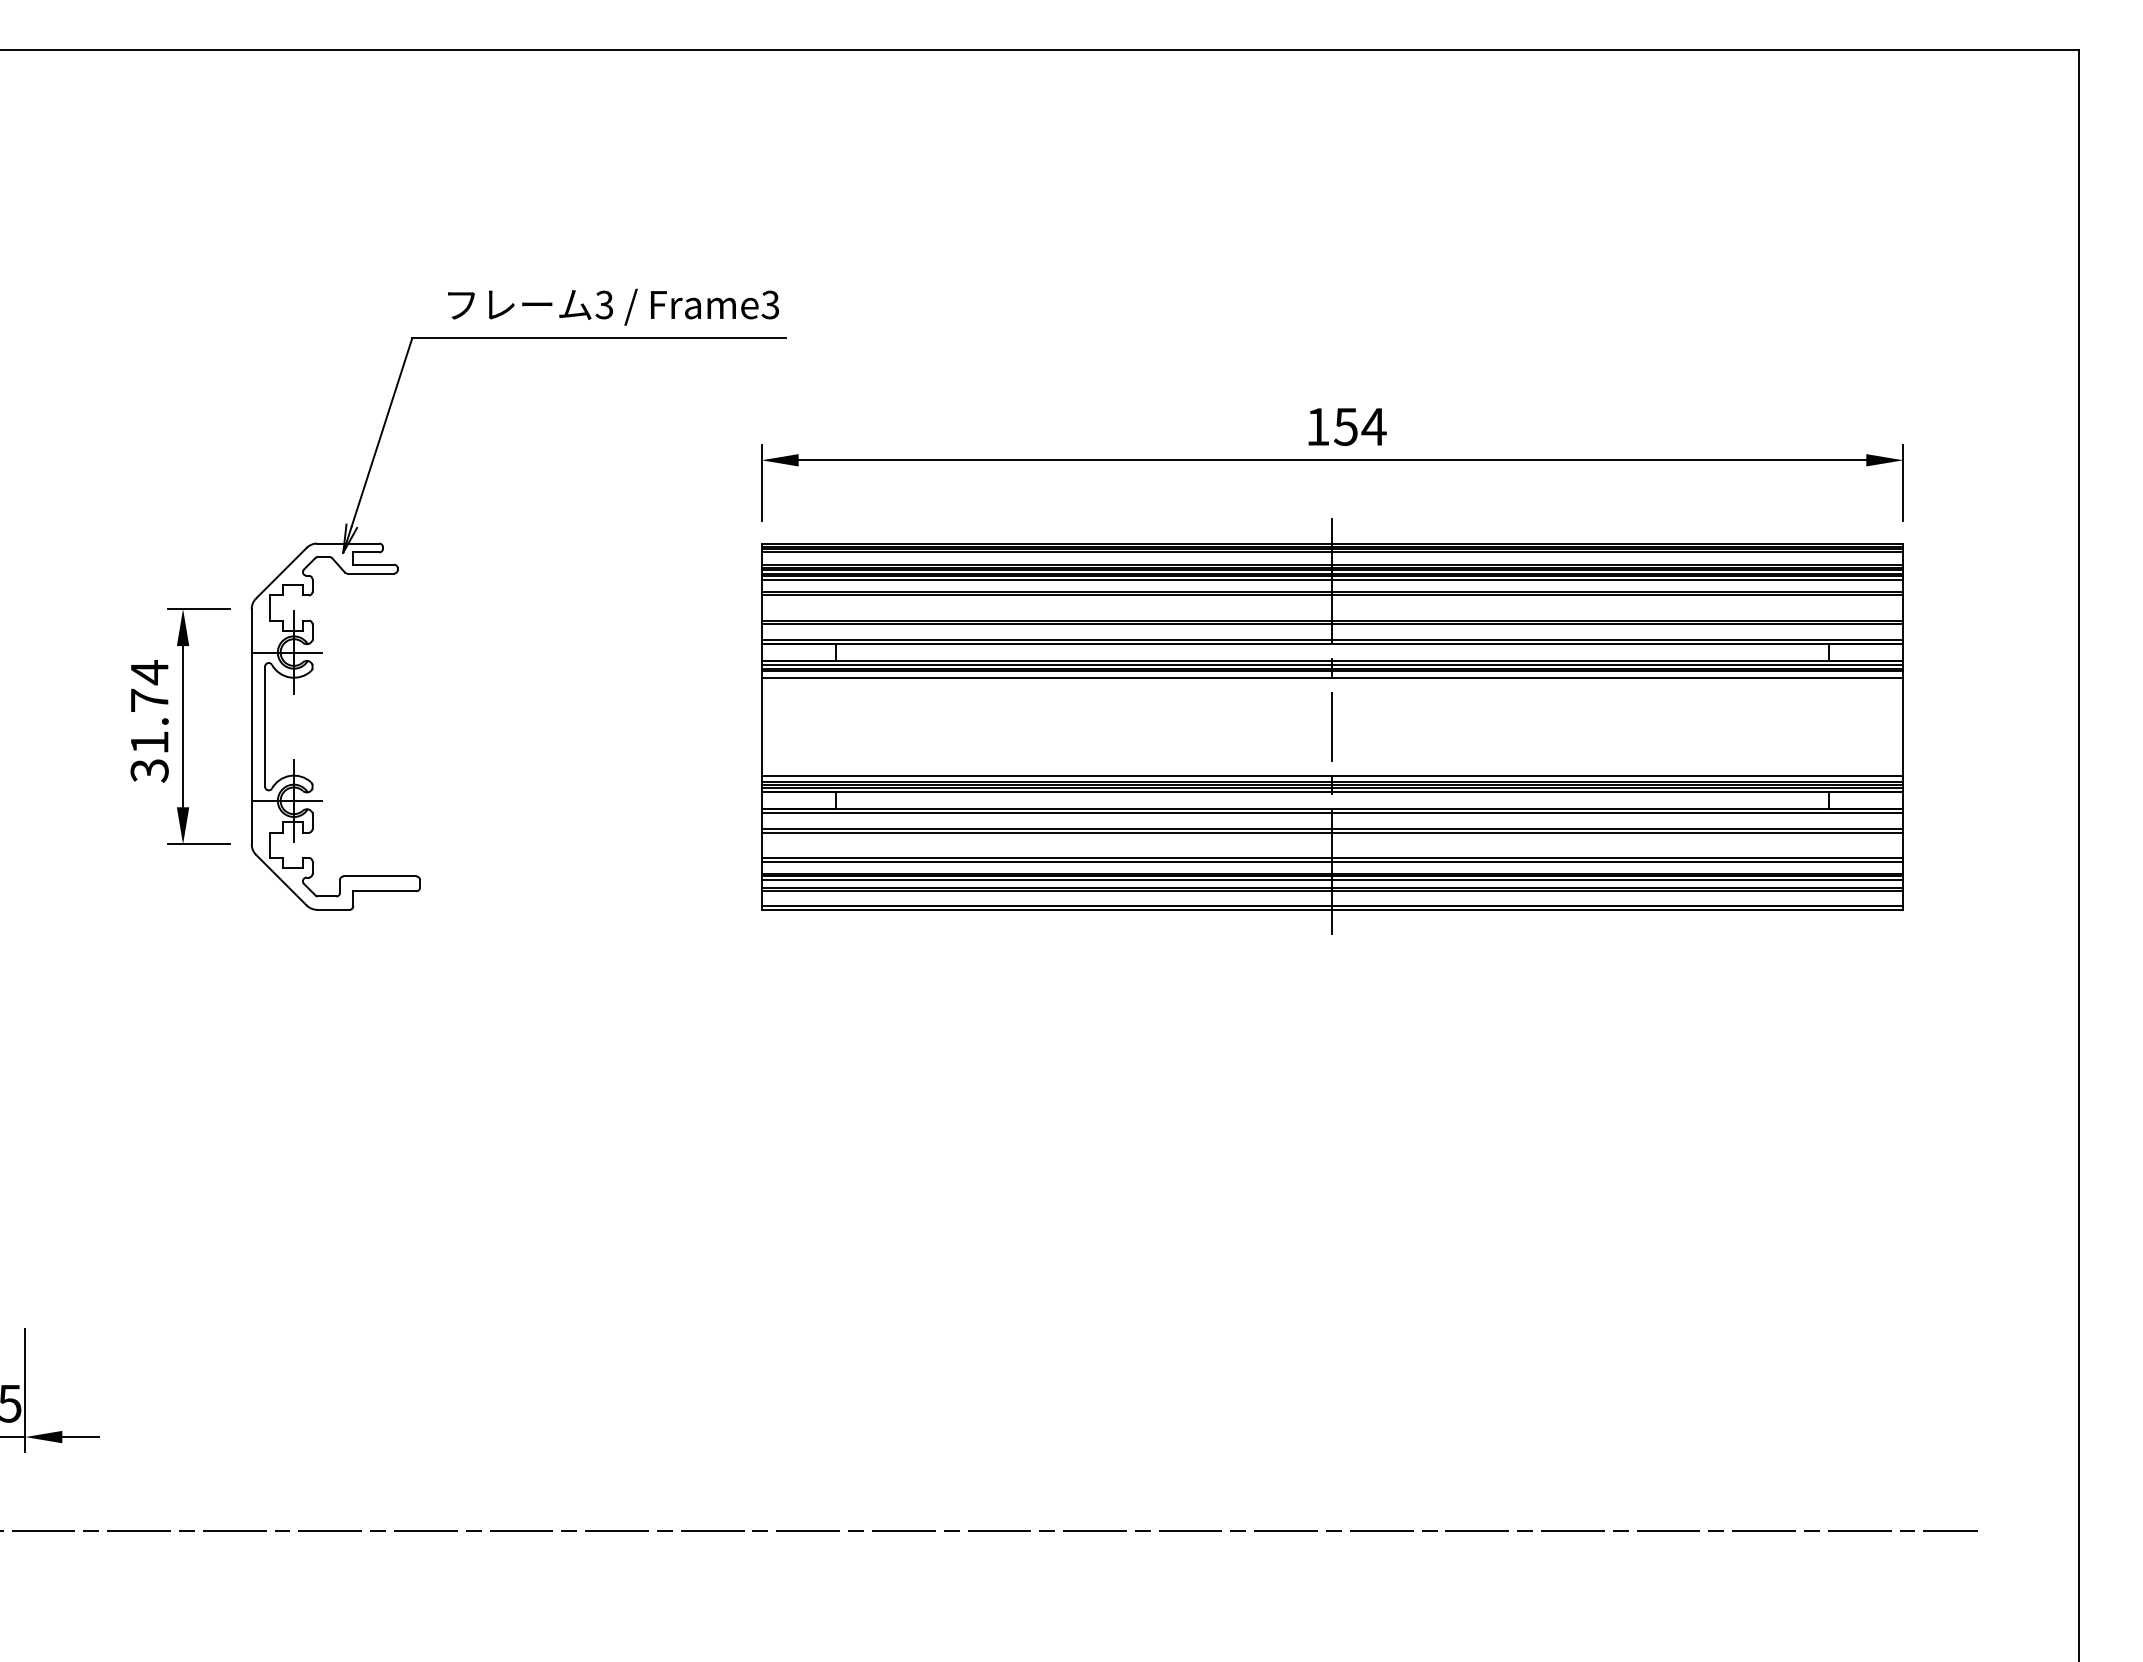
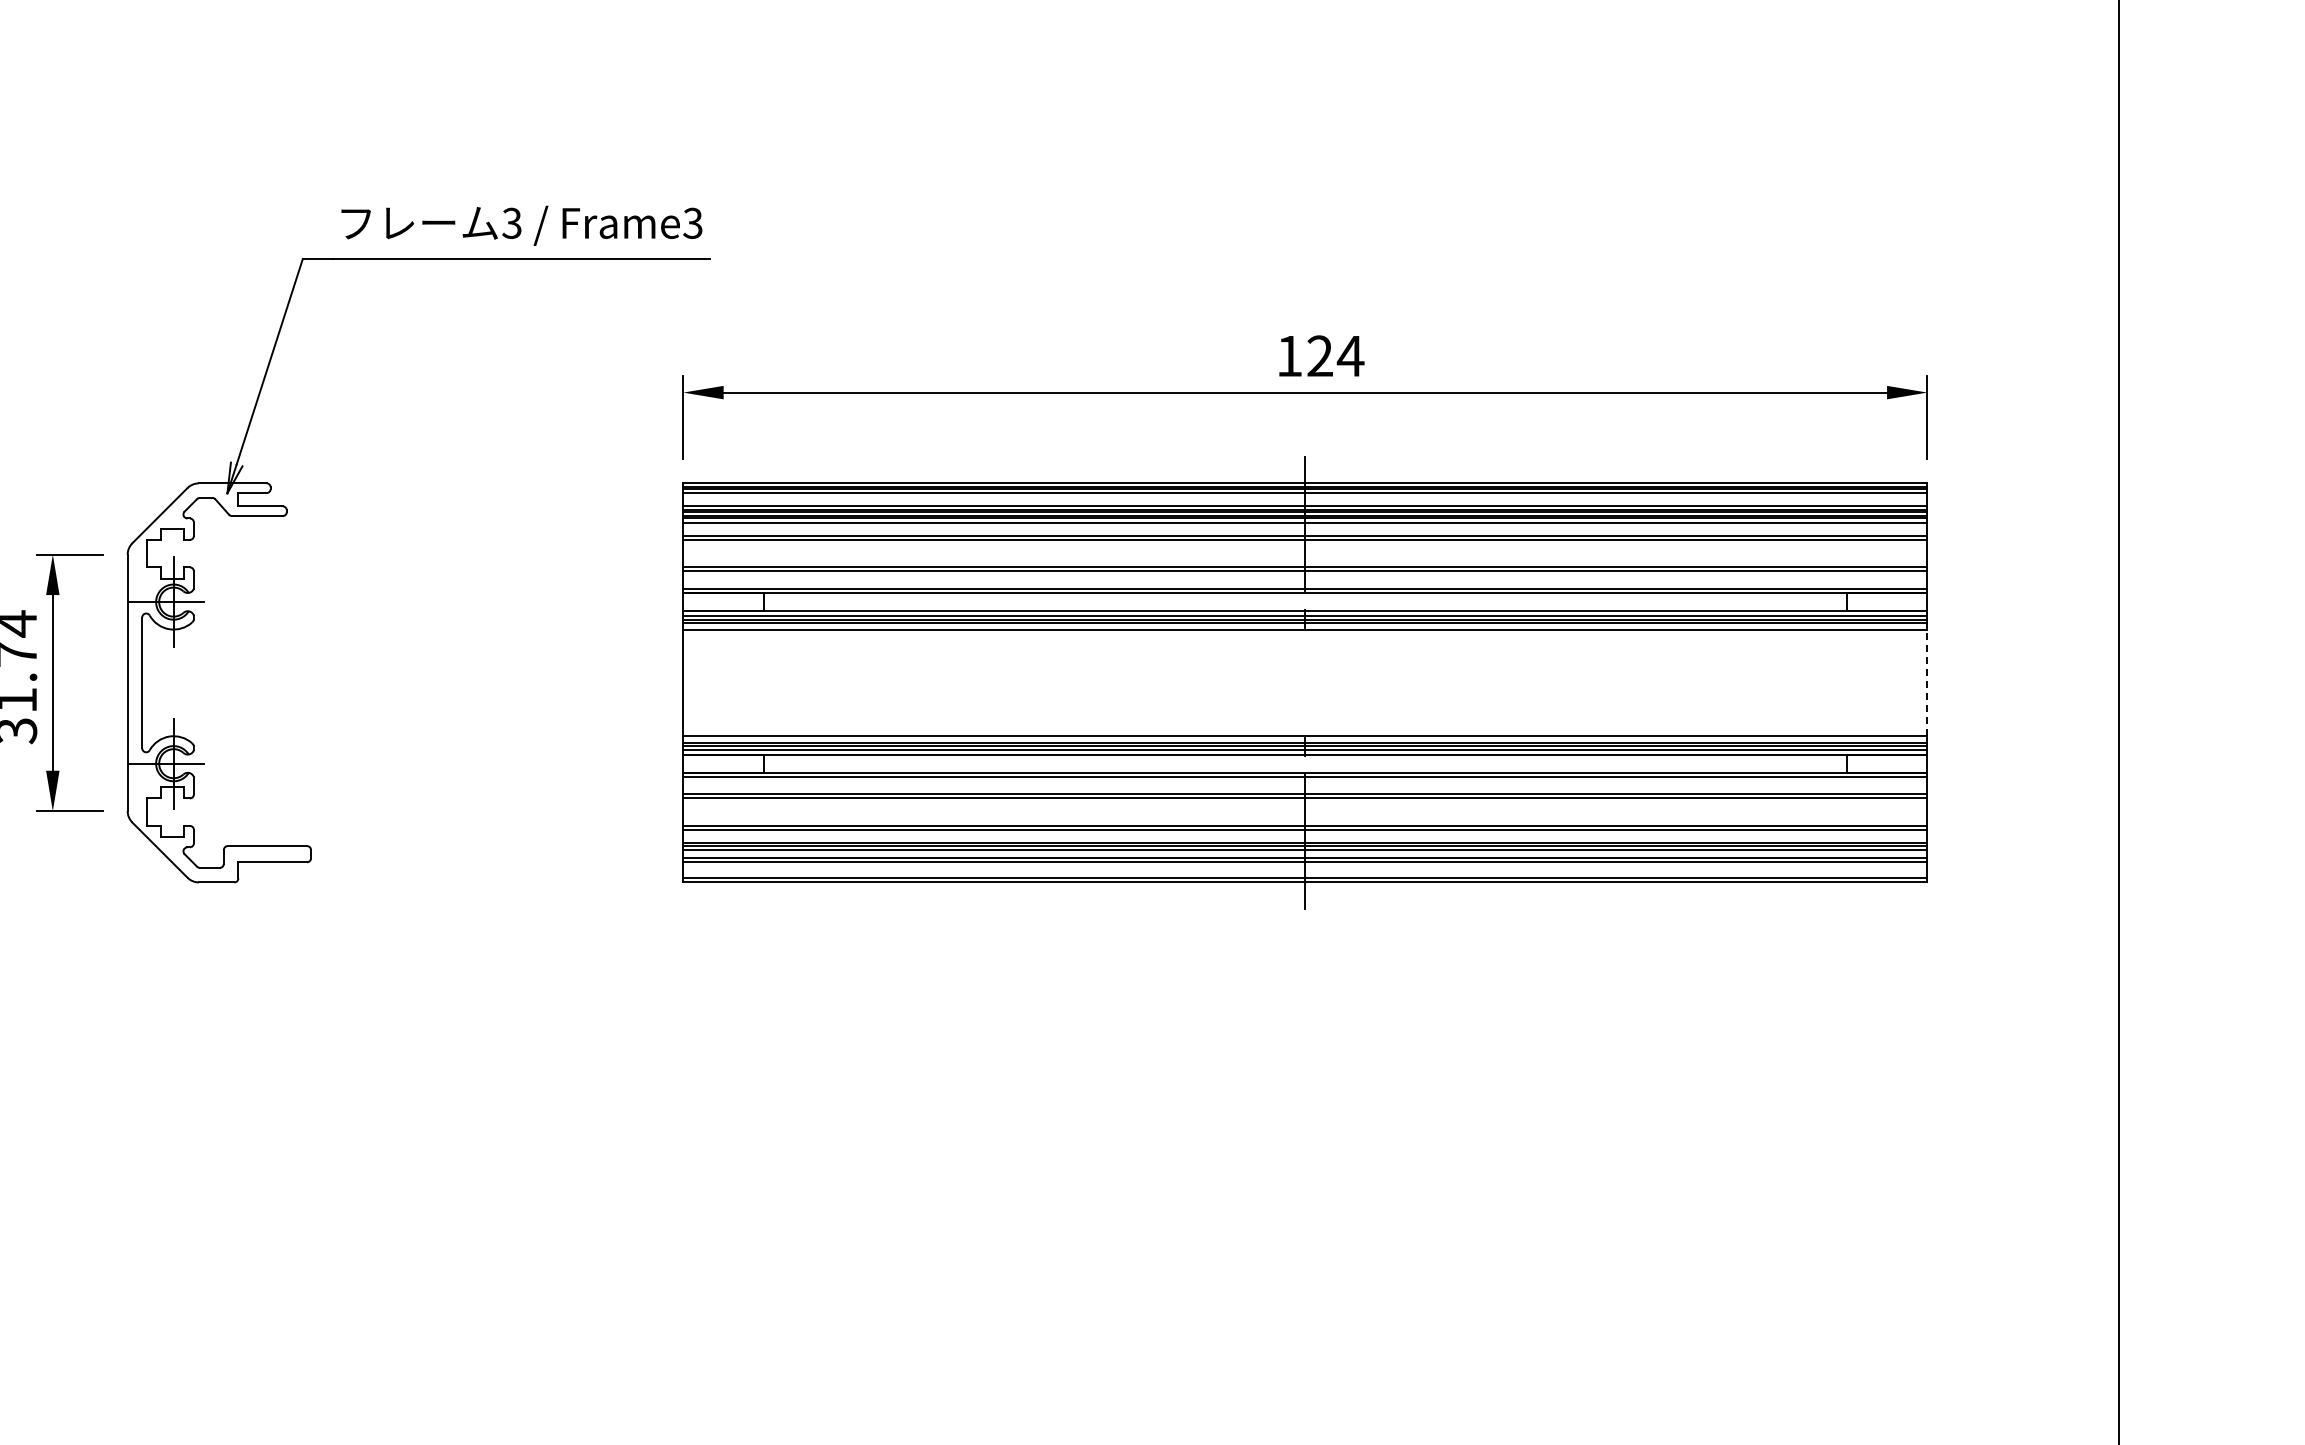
text: (1345, 426) -> (1319, 355), 154 -> 124
line: (1332, 726) -> (1305, 682), removed
line: (1903, 726) -> (1927, 682), solid -> dashed

